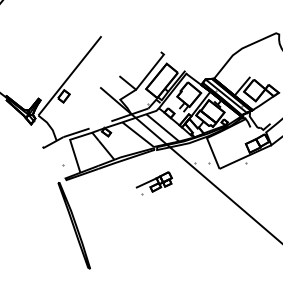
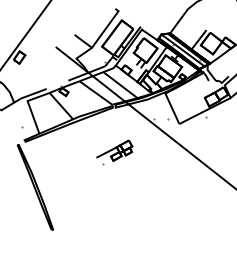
part: (153, 183) -> (113, 152), moved

